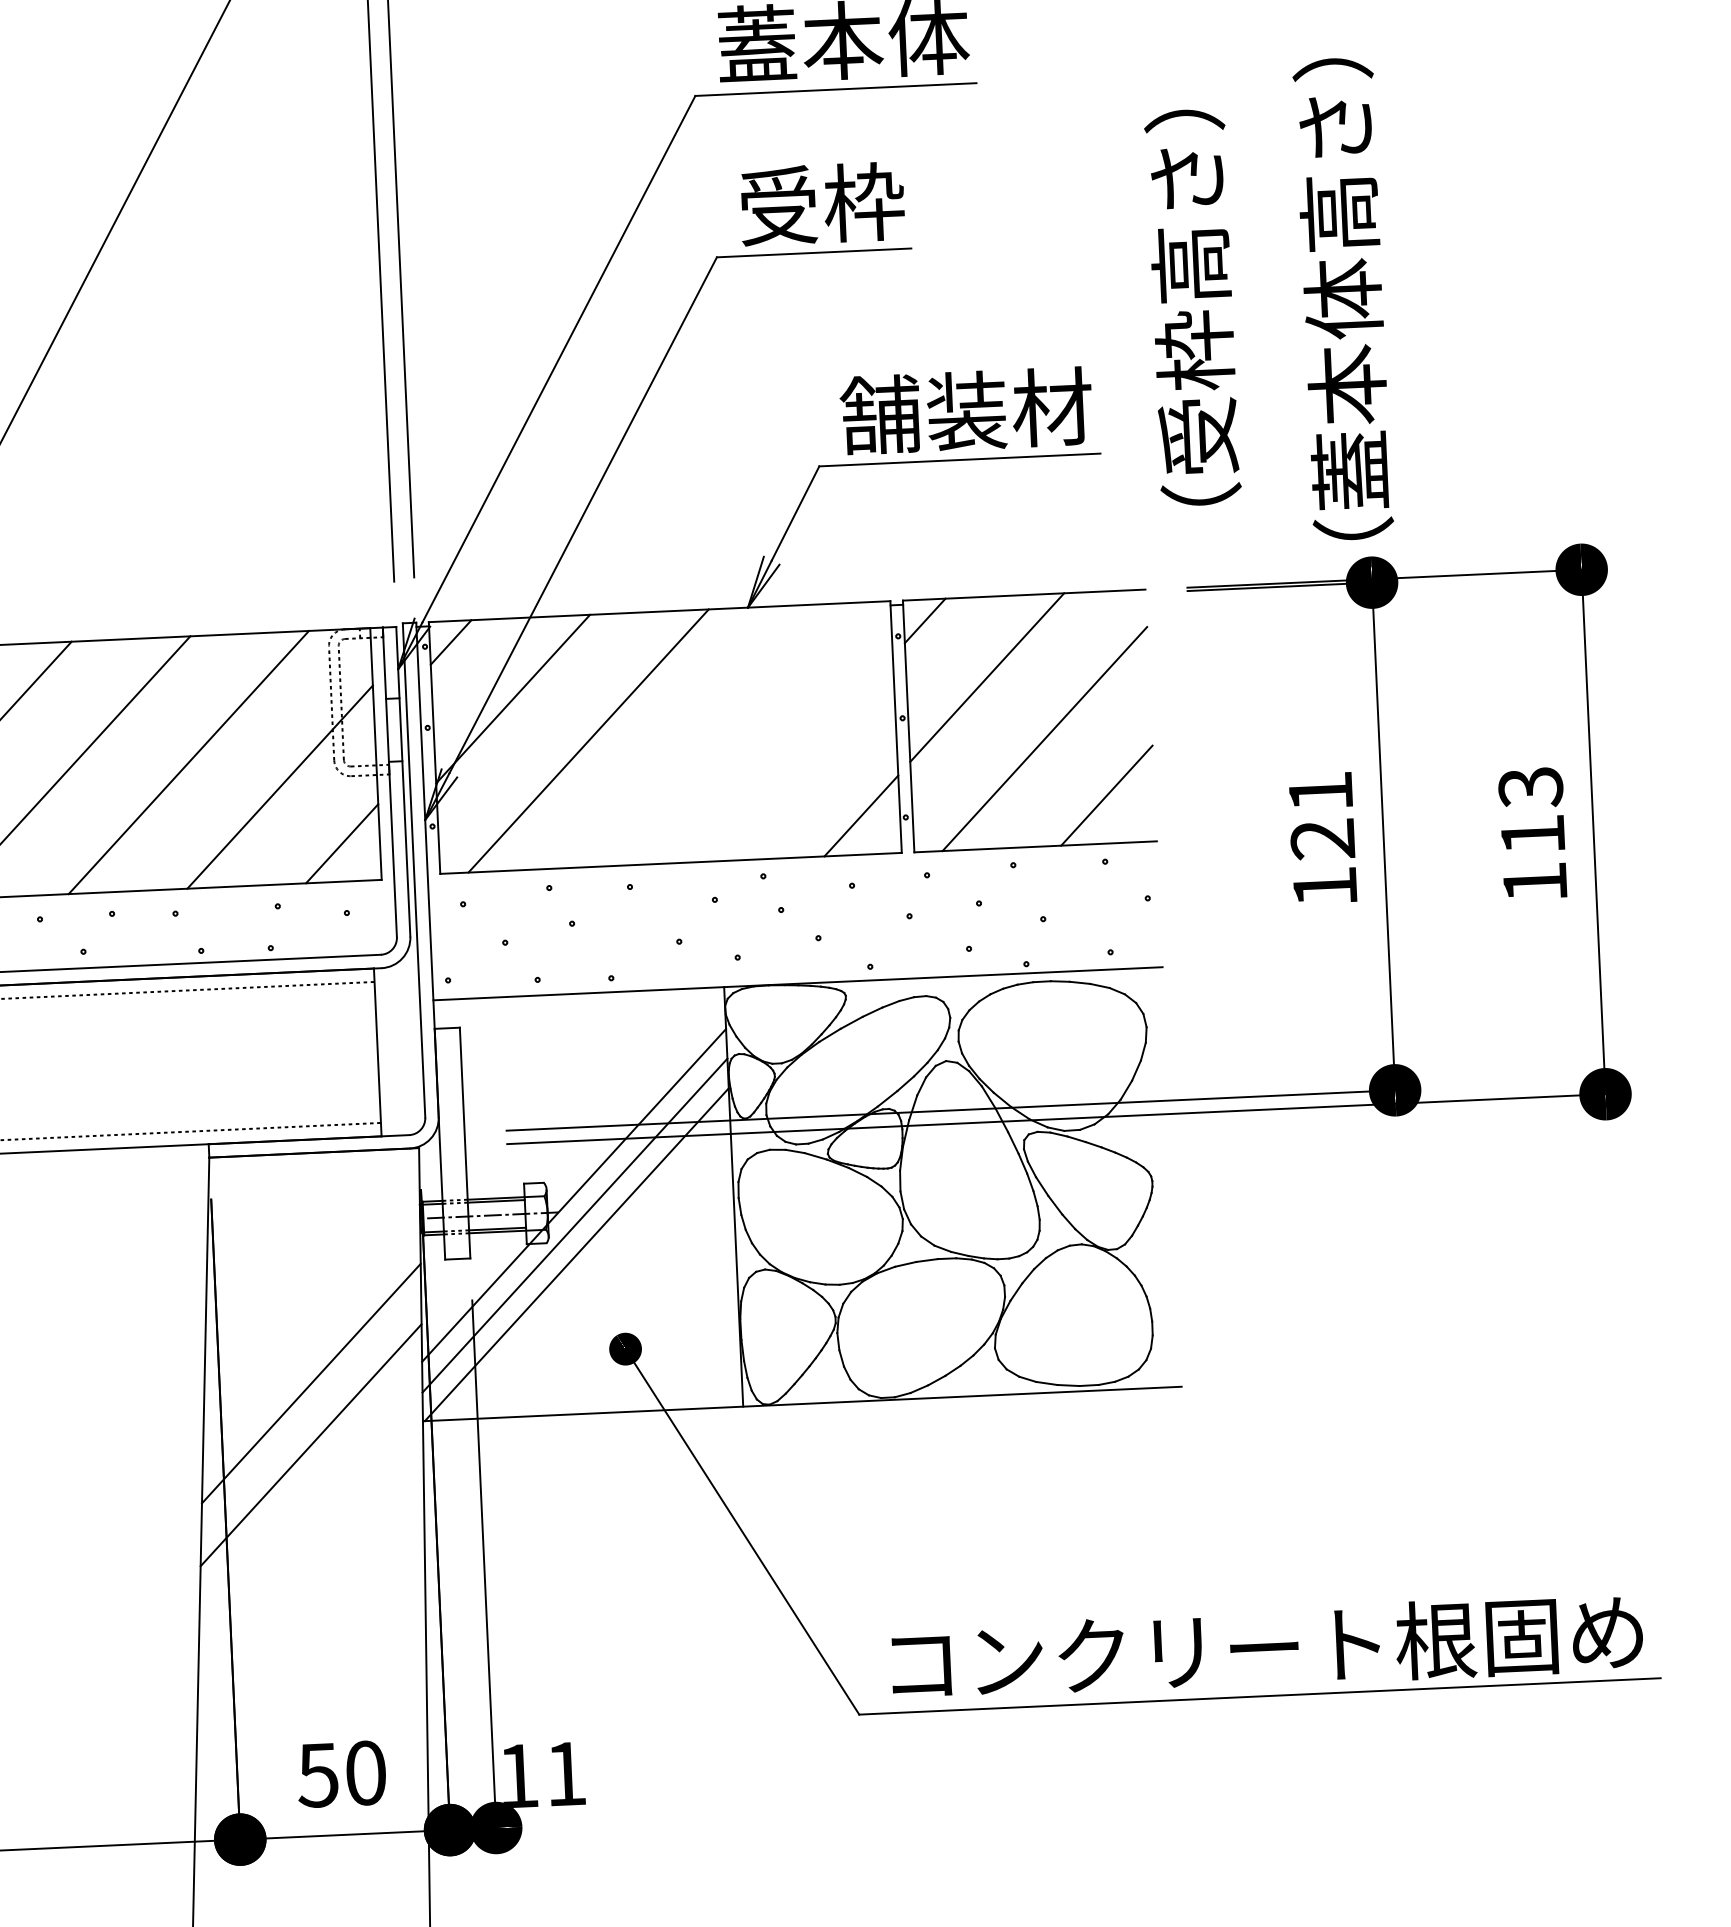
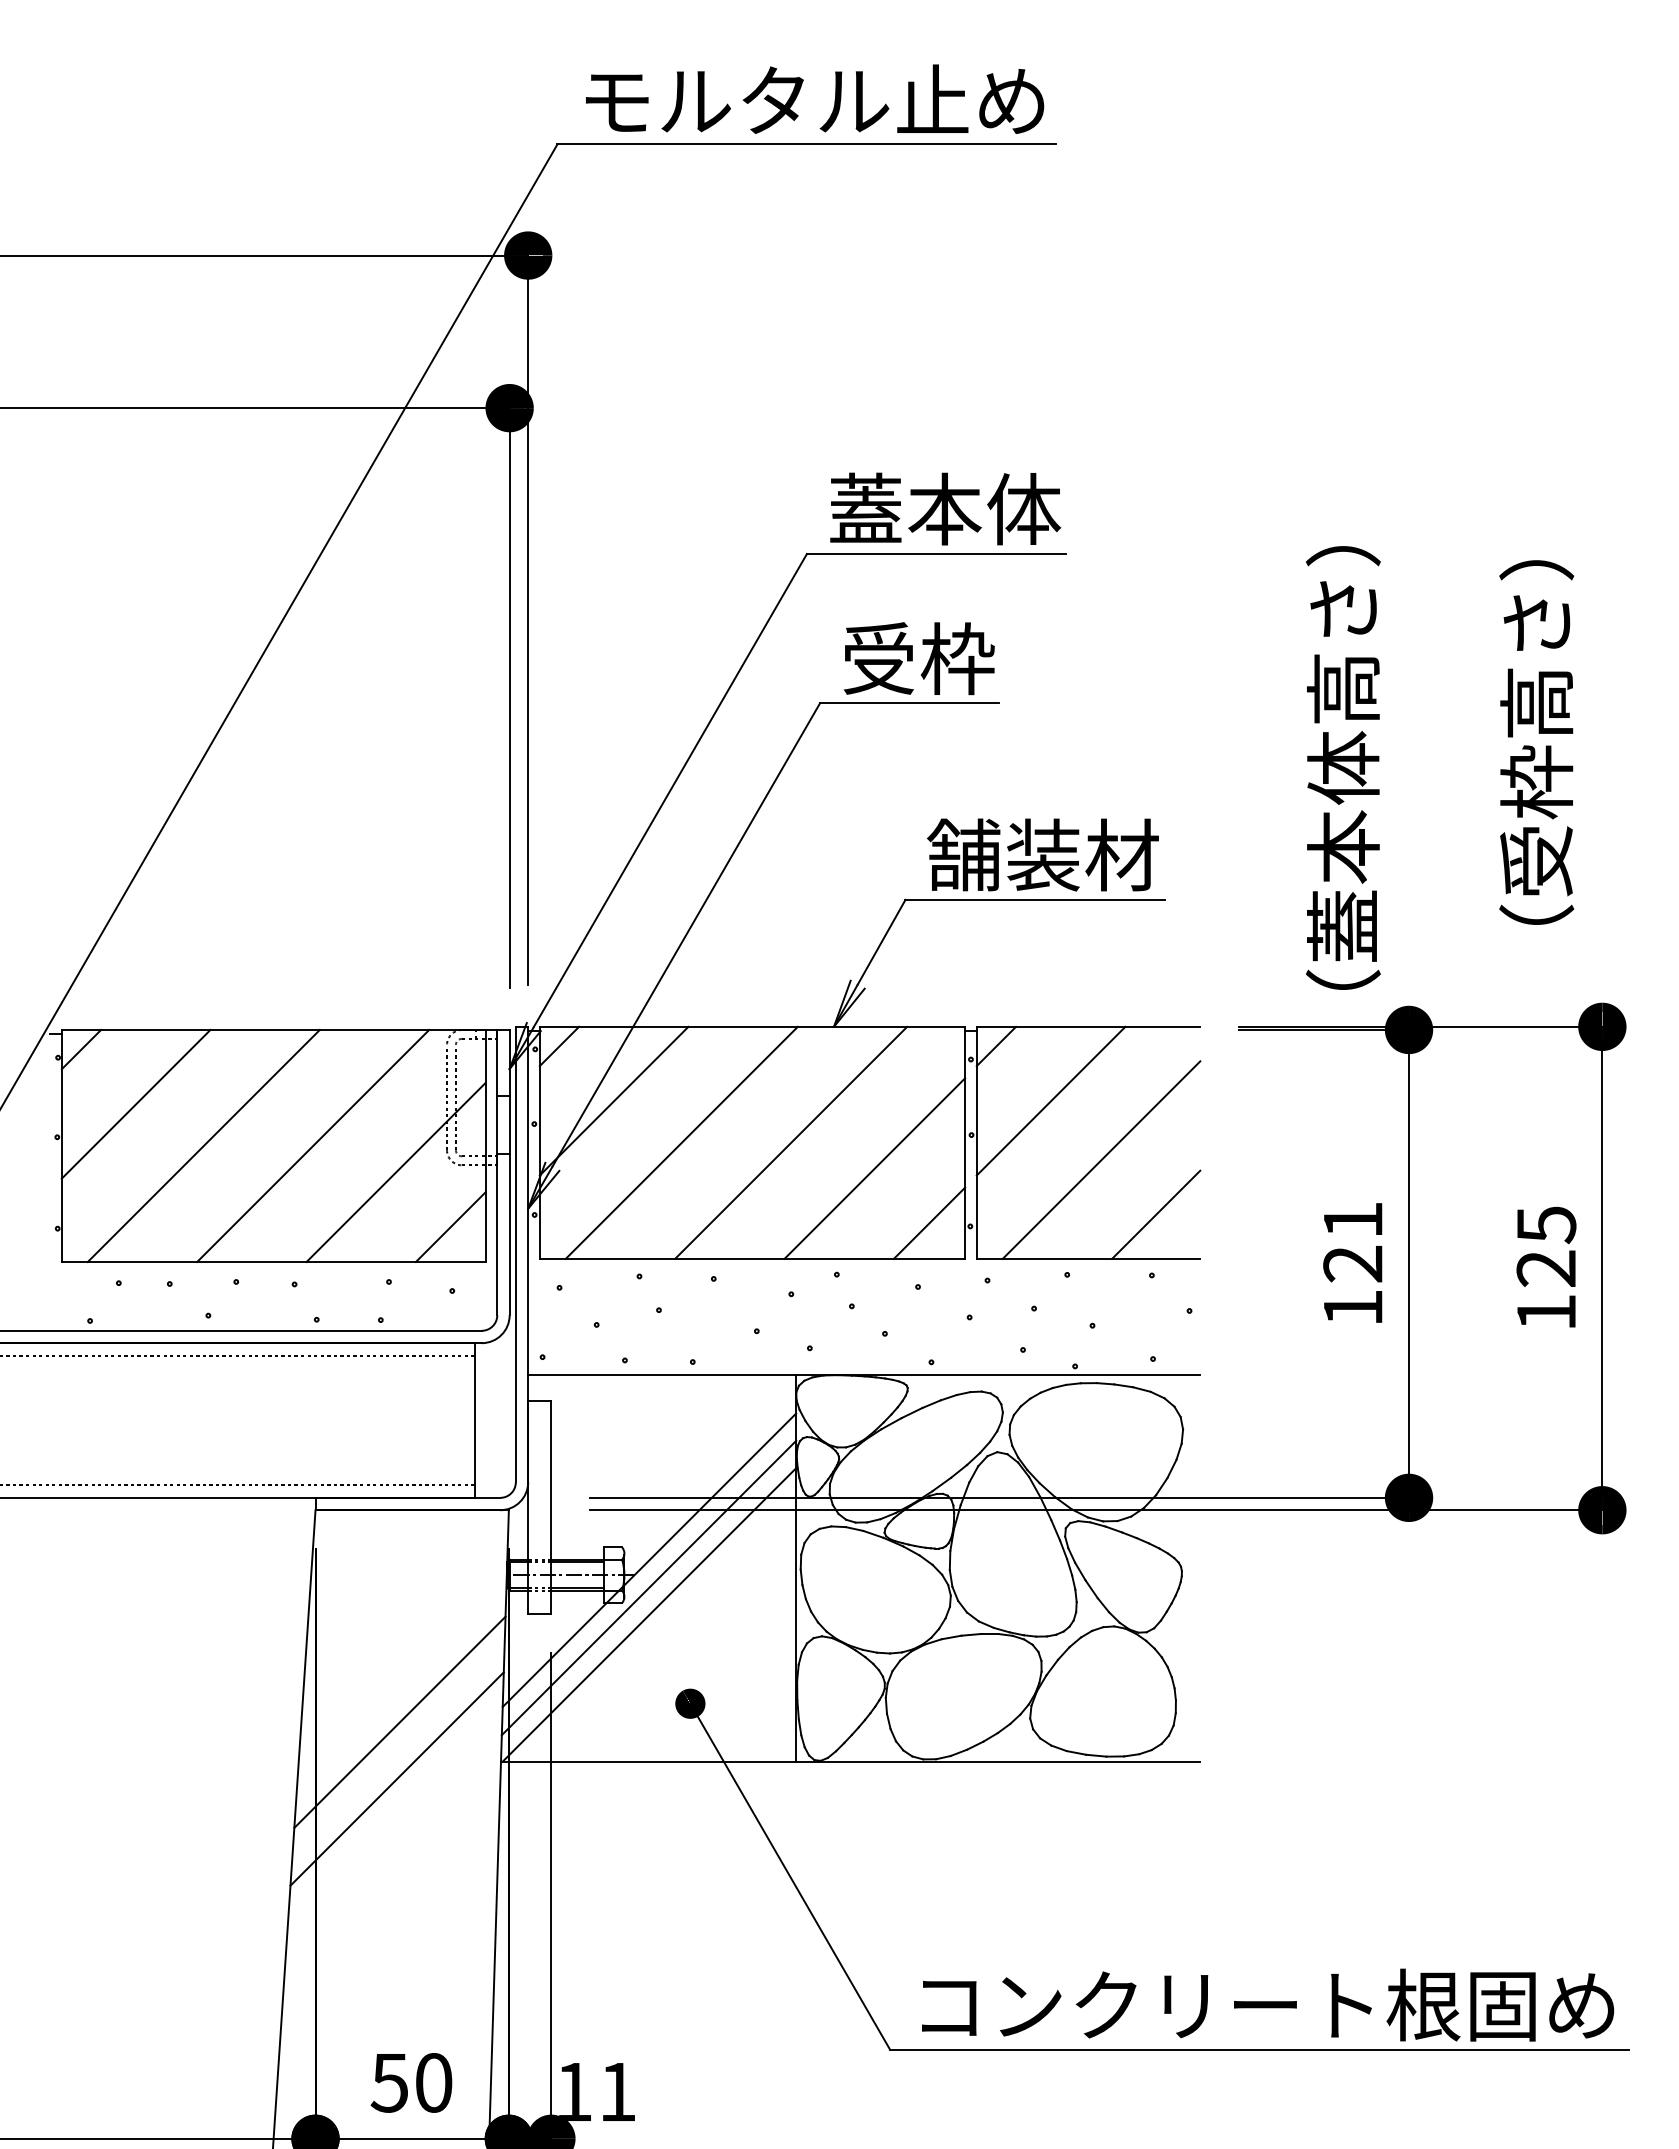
text: (1343, 298) -> (1343, 767), moved
text: (1192, 307) -> (1536, 742), moved
line: (707, 735) -> (791, 1142), added
line: (798, 759) -> (874, 1168), added
text: (1531, 810) -> (1546, 1246), 113 -> 125

